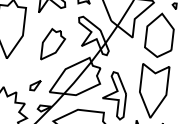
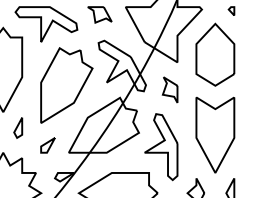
part: (53, 44) -> (66, 85), size x1.67
part: (124, 55) -> (169, 89), added
part: (16, 70) -> (18, 127), added

